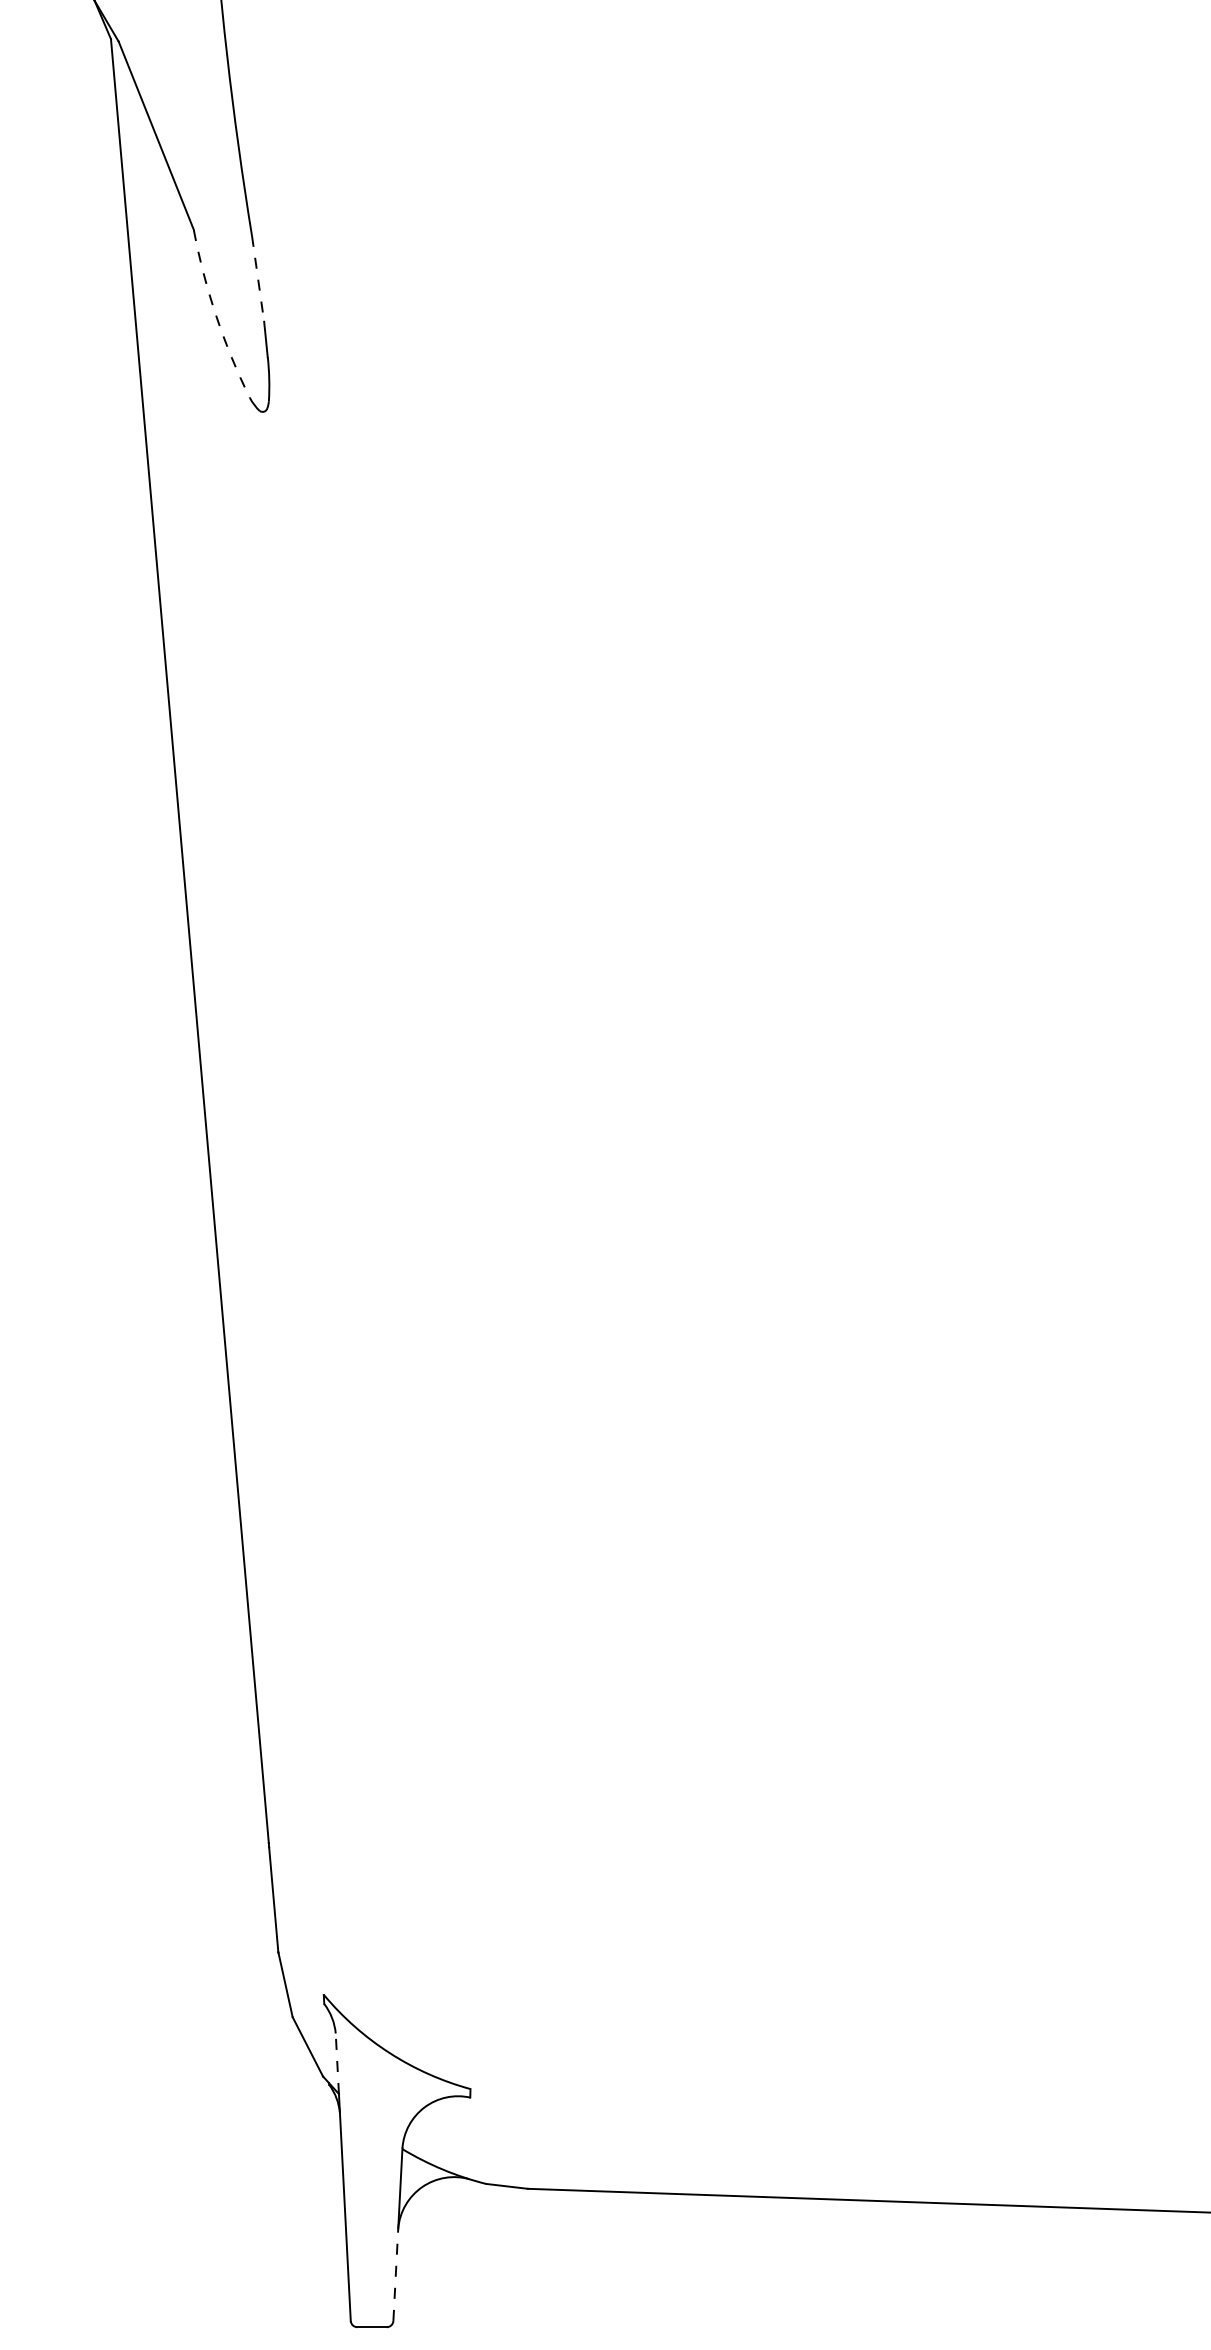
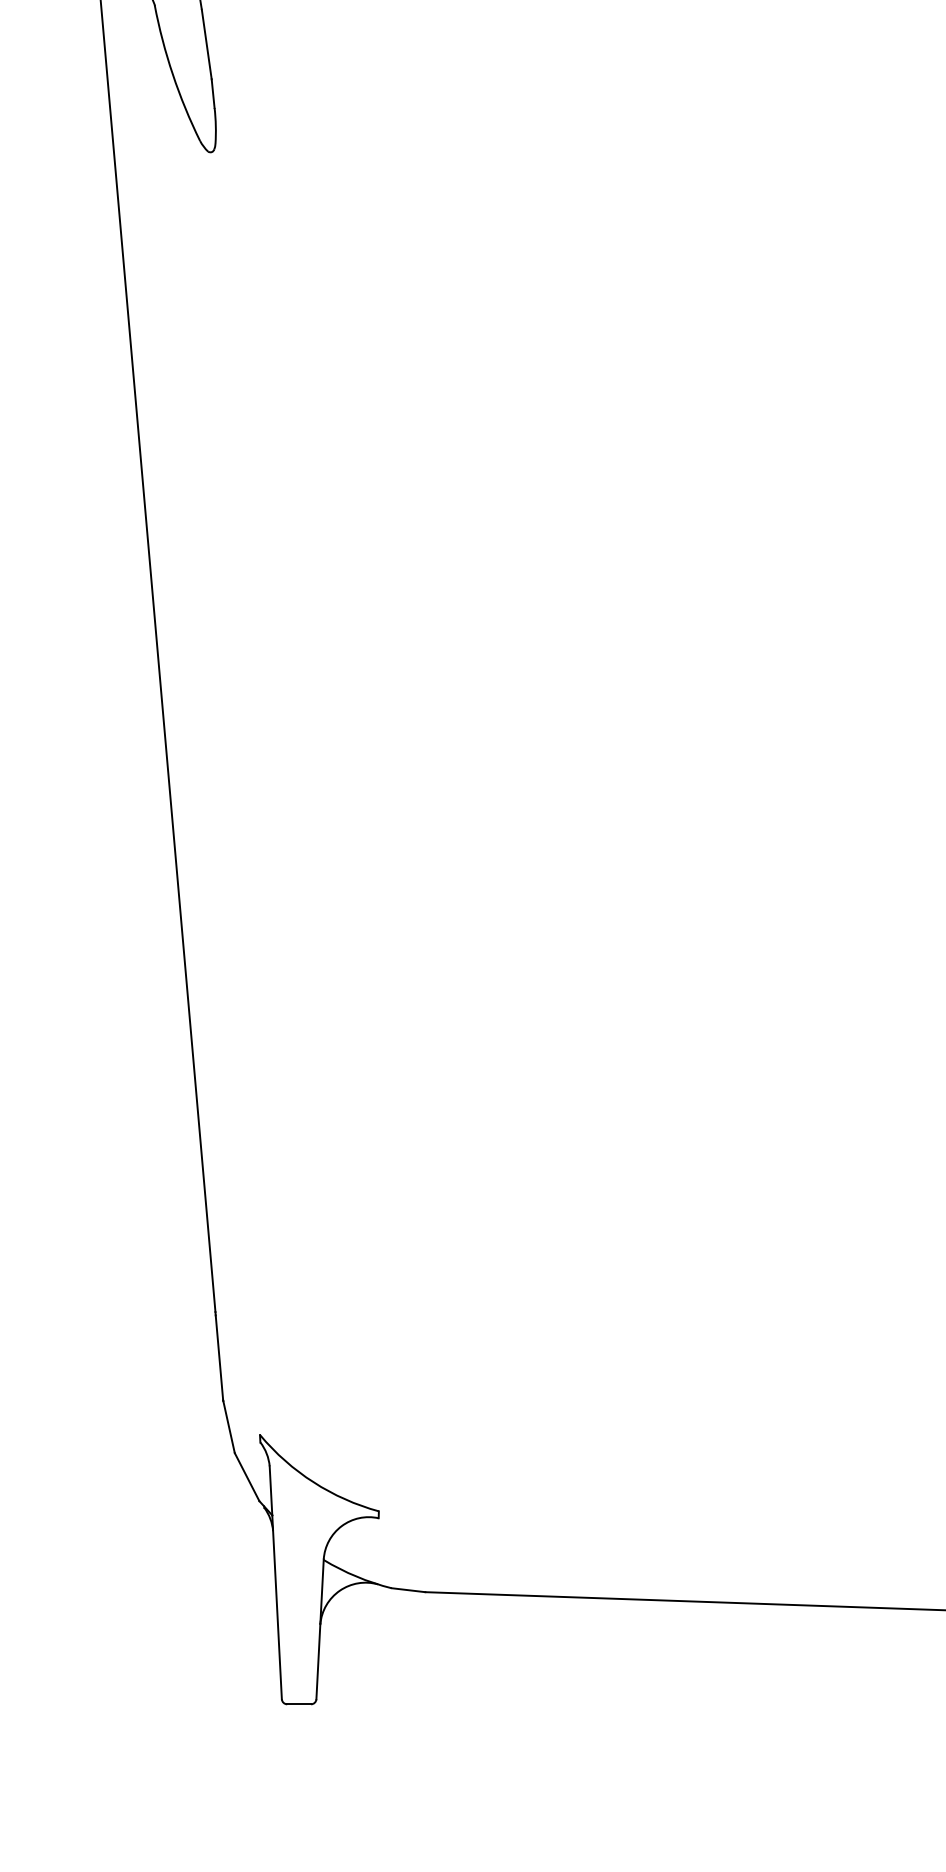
line: (258, 279) -> (207, 45), dashed -> solid
arc: (216, 315) -> (173, 74), dashed -> solid
line: (337, 2063) -> (271, 1490), dashed -> solid
line: (395, 2274) -> (318, 1661), dashed -> solid

